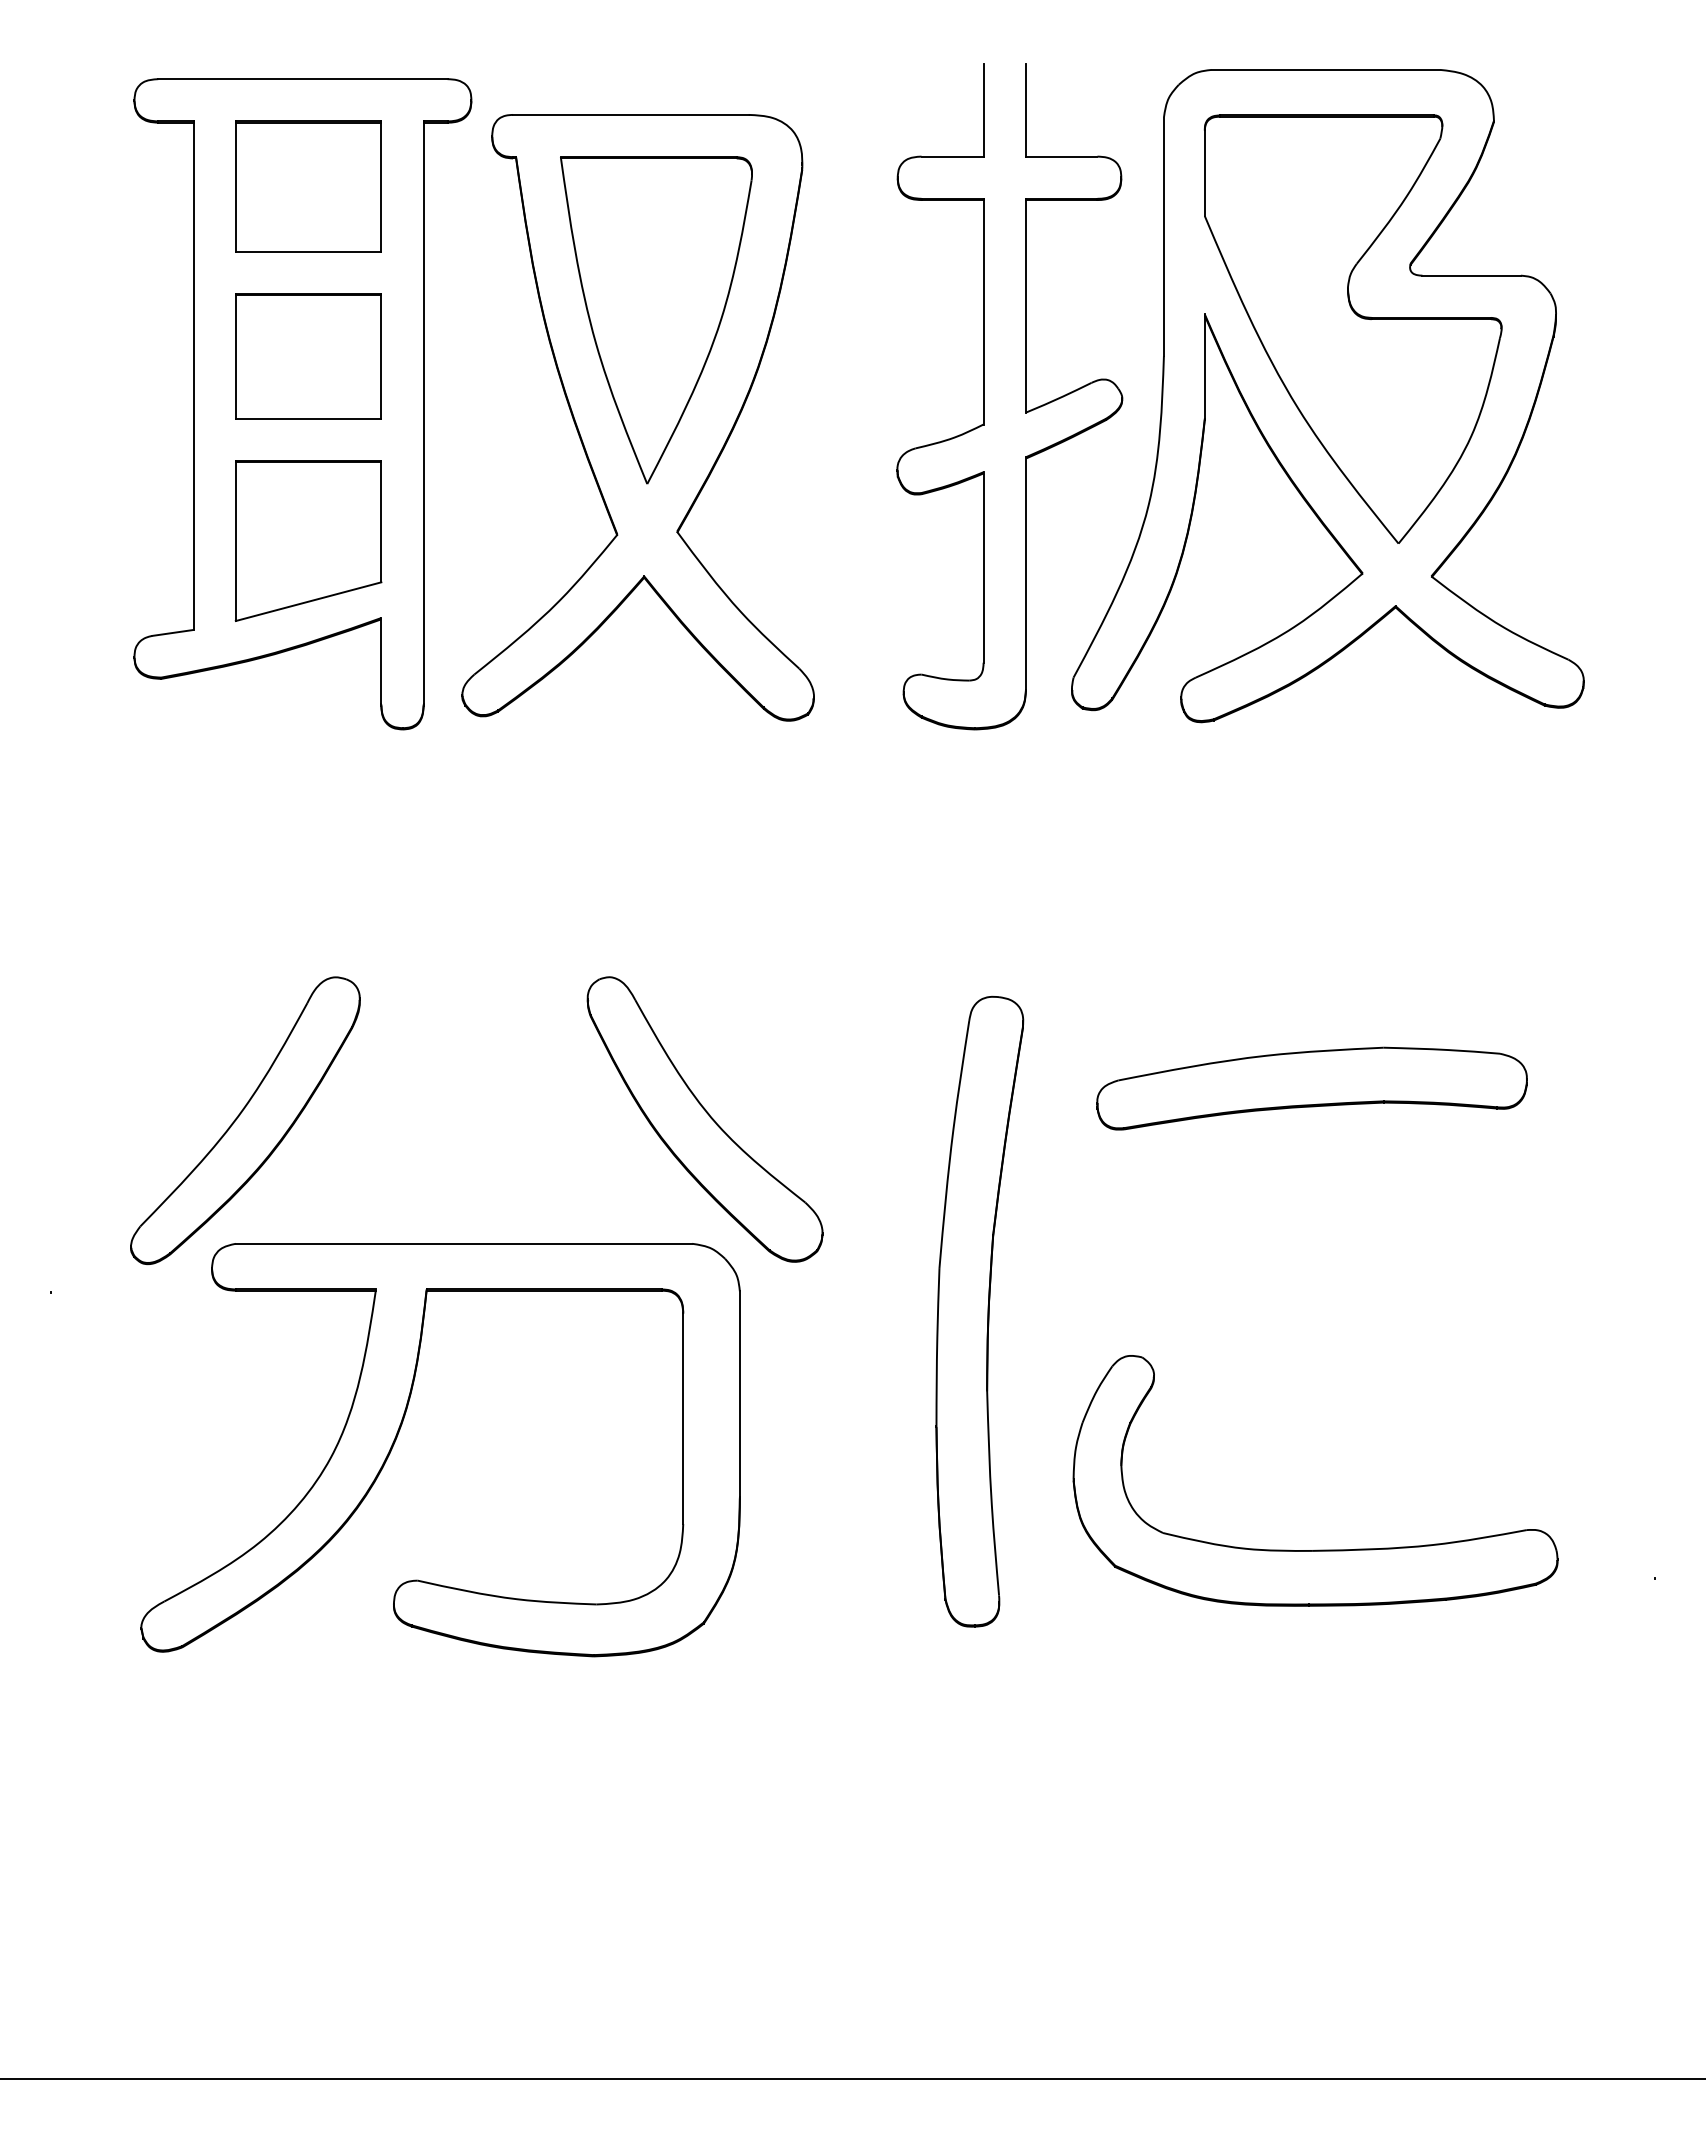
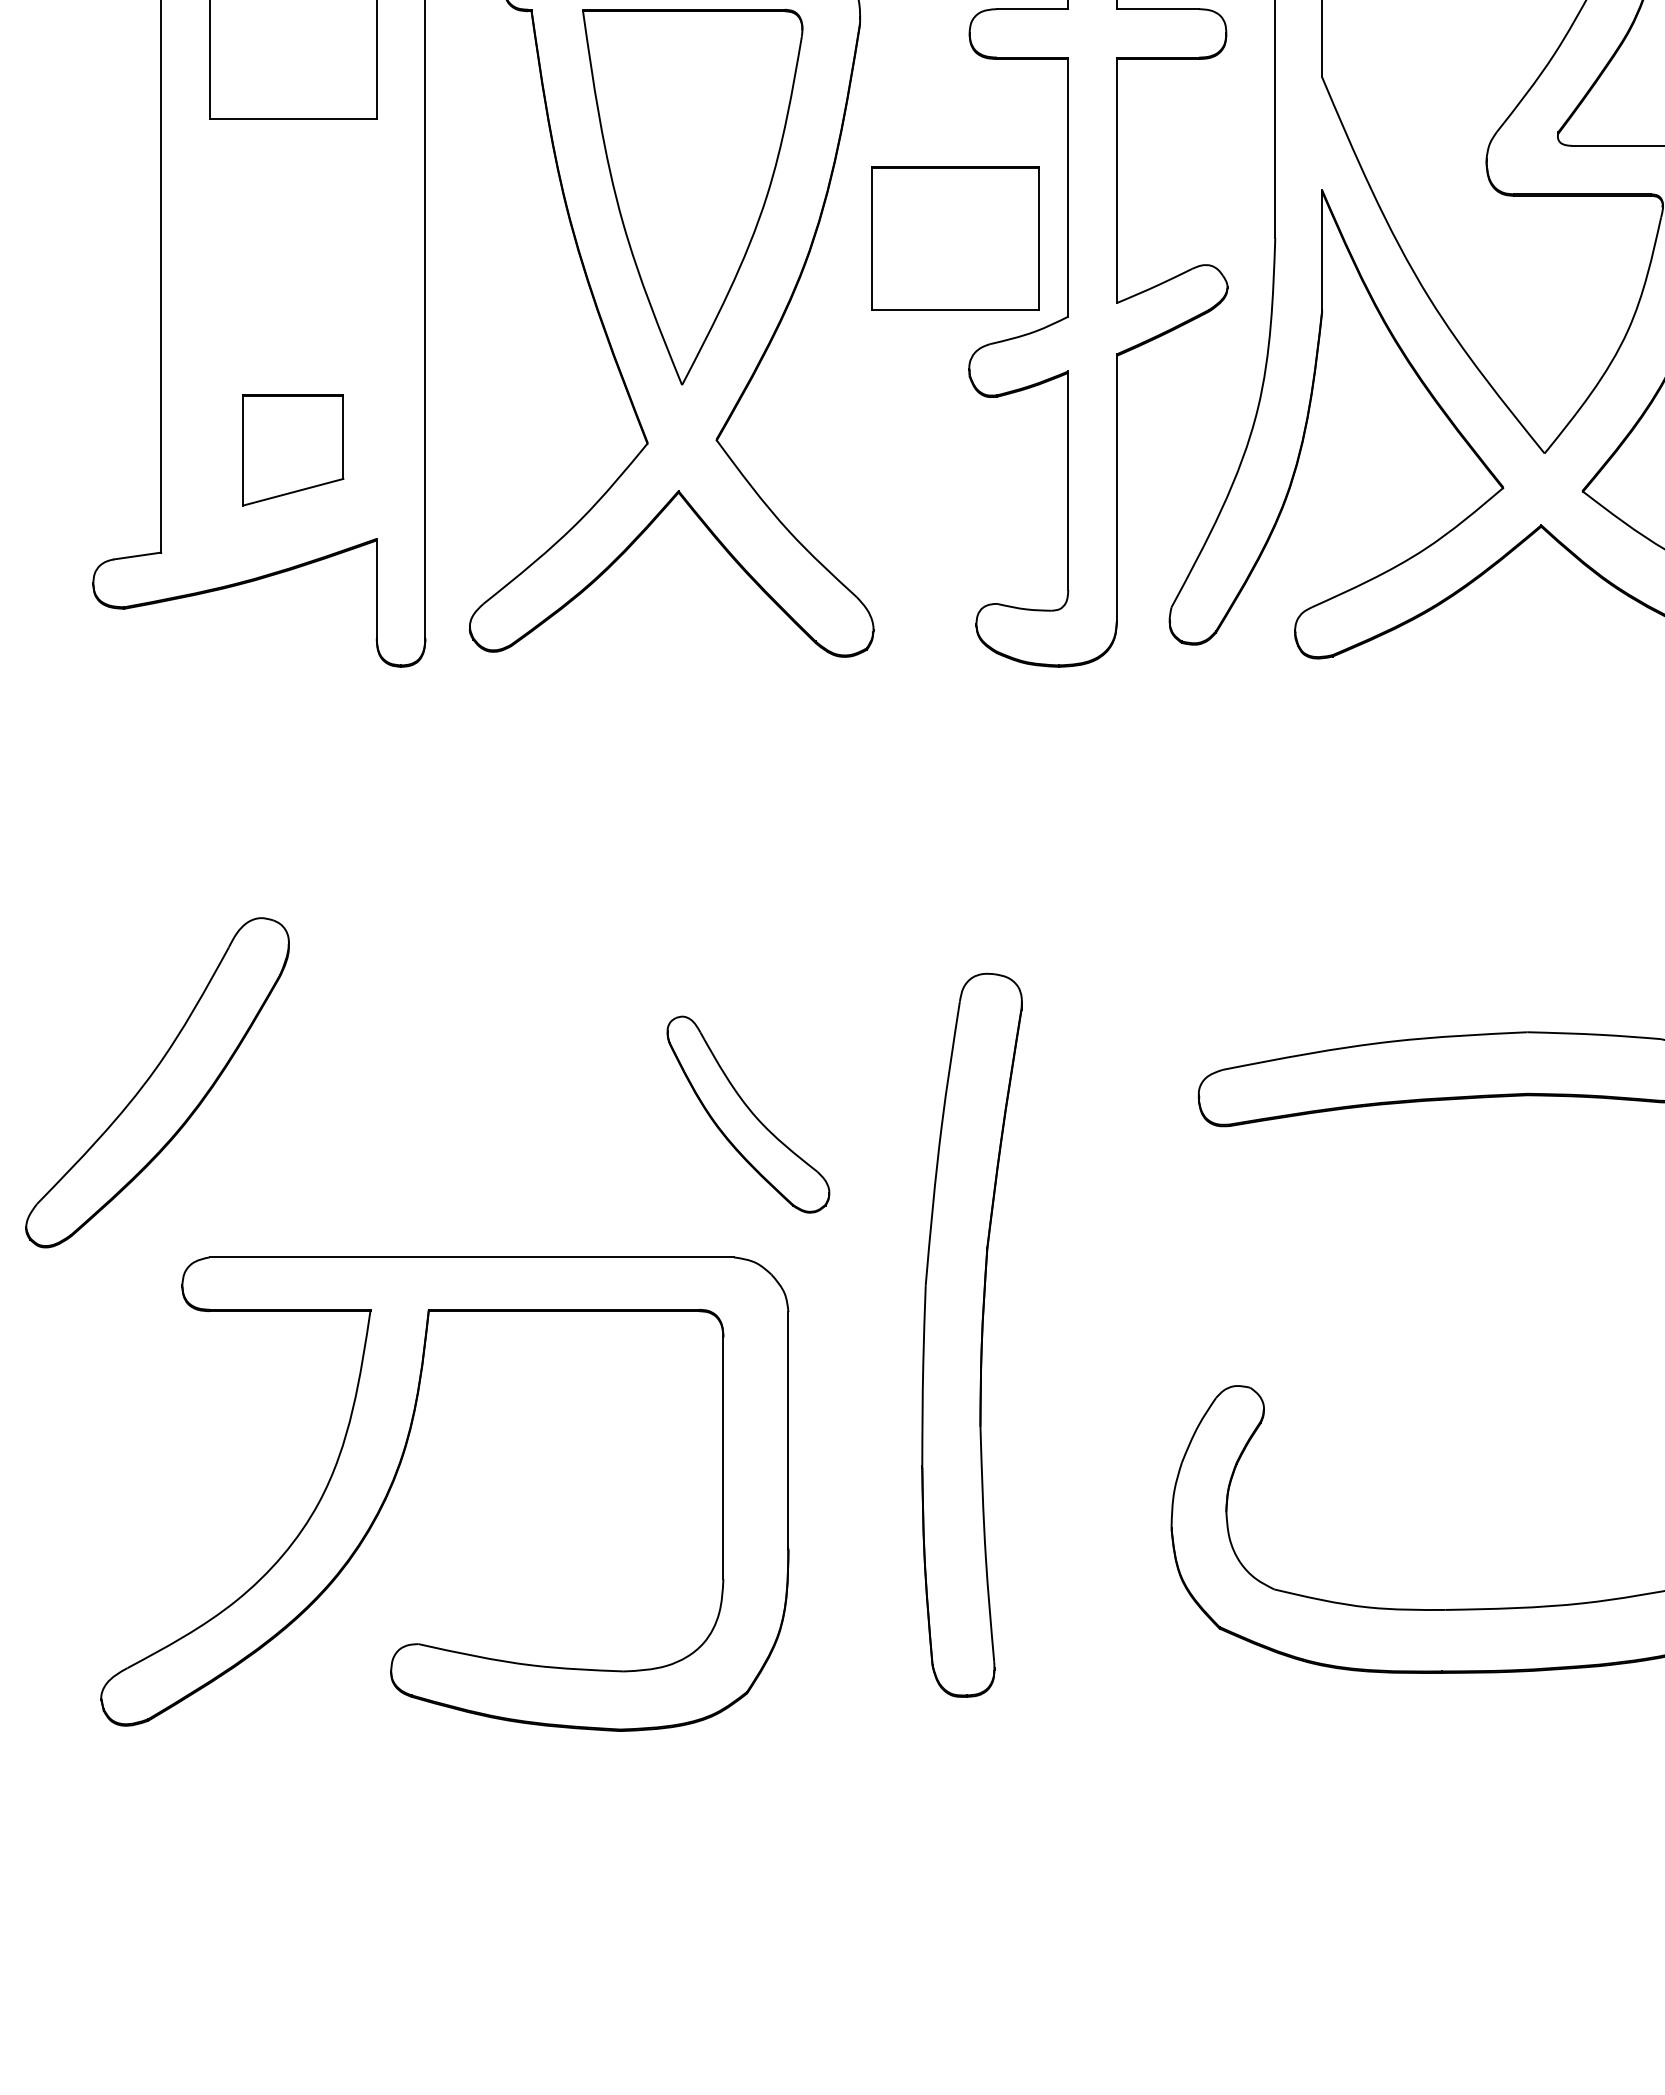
part: (308, 356) -> (955, 238), moved
part: (308, 540) -> (293, 449), size x0.6
part: (704, 1119) -> (747, 1114), size x0.6
part: (245, 1120) -> (157, 1082), moved
part: (979, 1311) -> (971, 1335), moved

